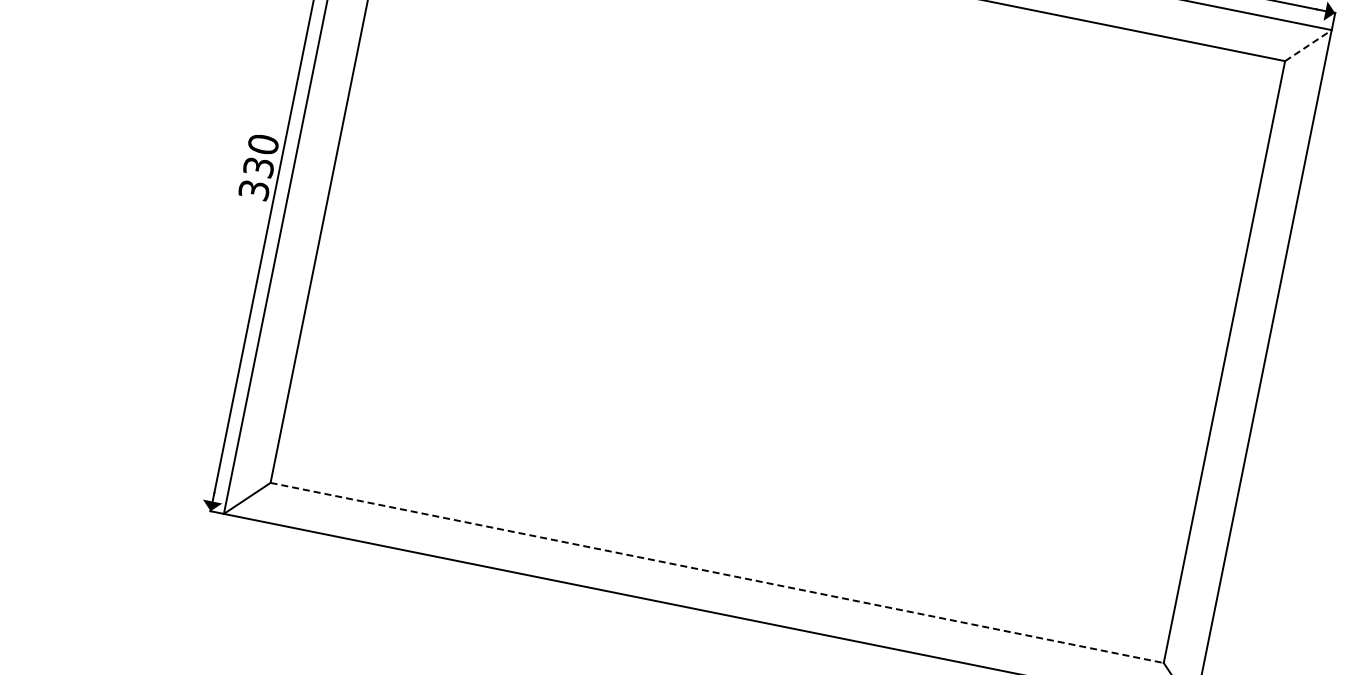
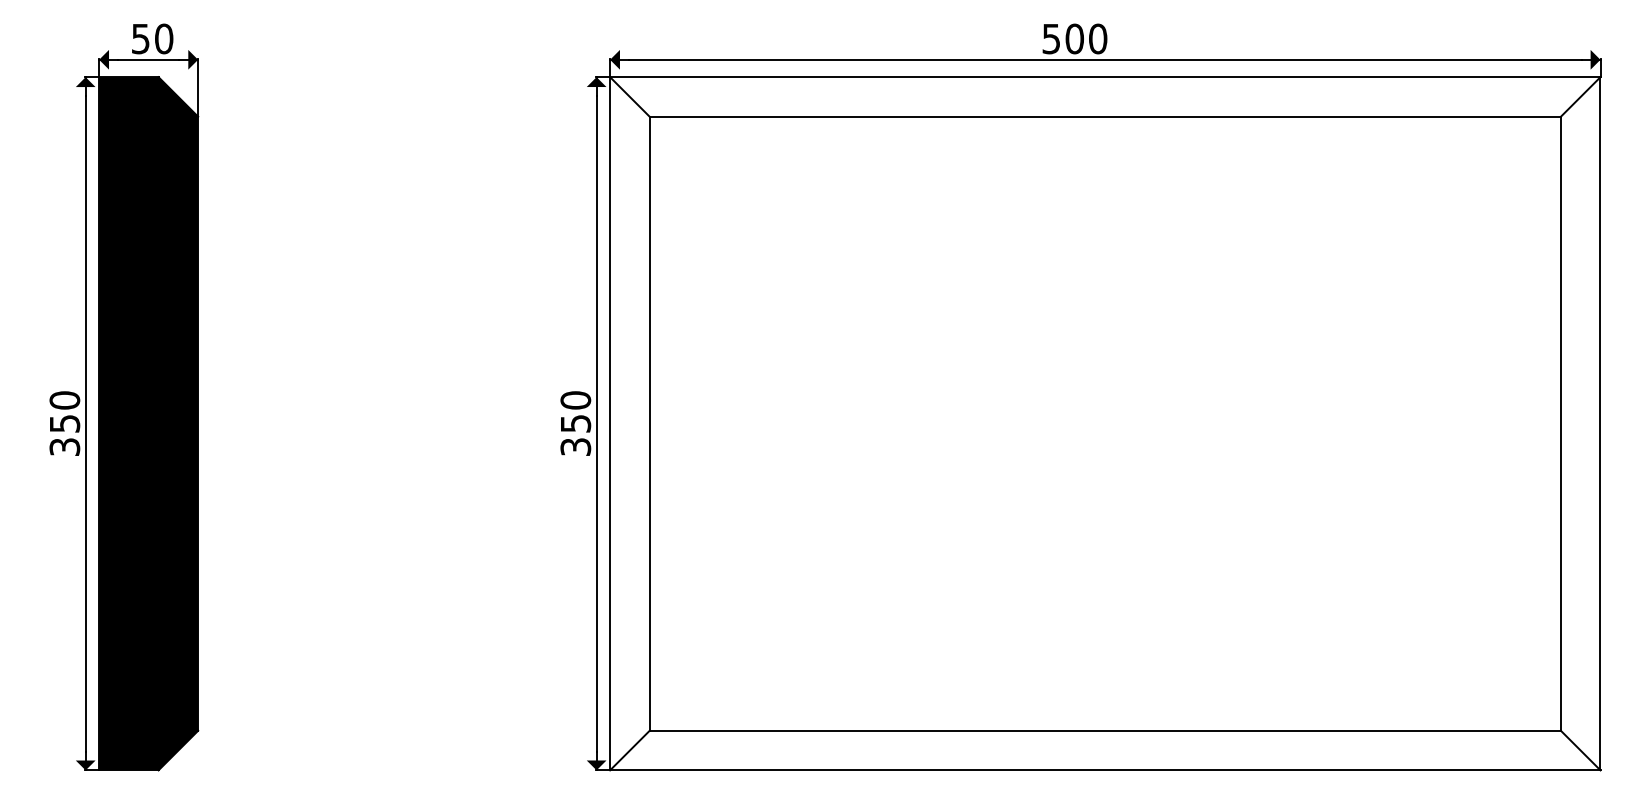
line: (1309, 45) -> (1581, 96), dashed -> solid
text: (258, 167) -> (575, 423), 330 -> 350
line: (717, 572) -> (1105, 730), dashed -> solid

